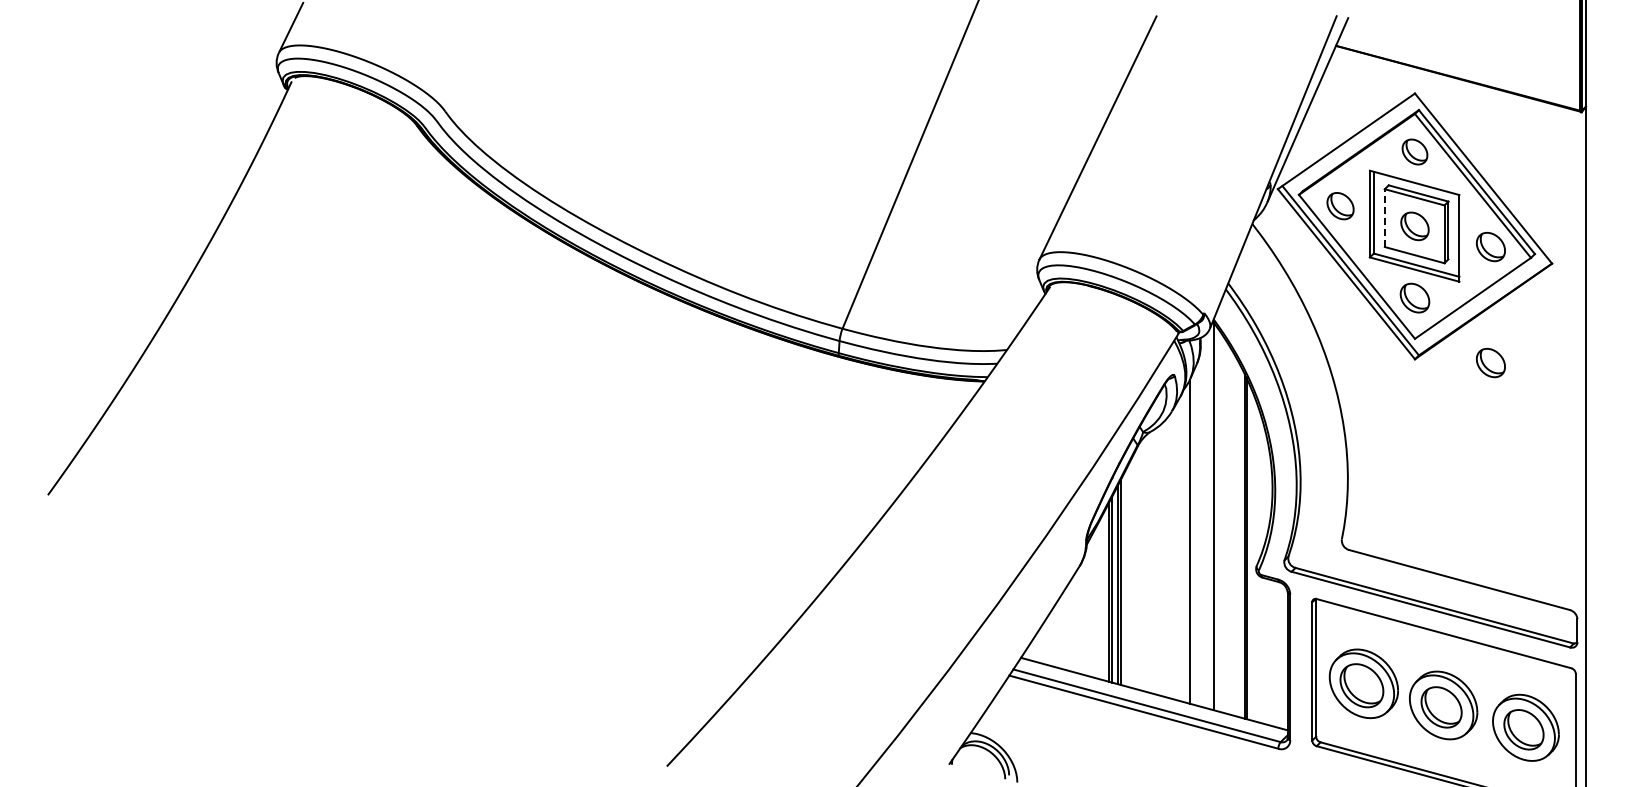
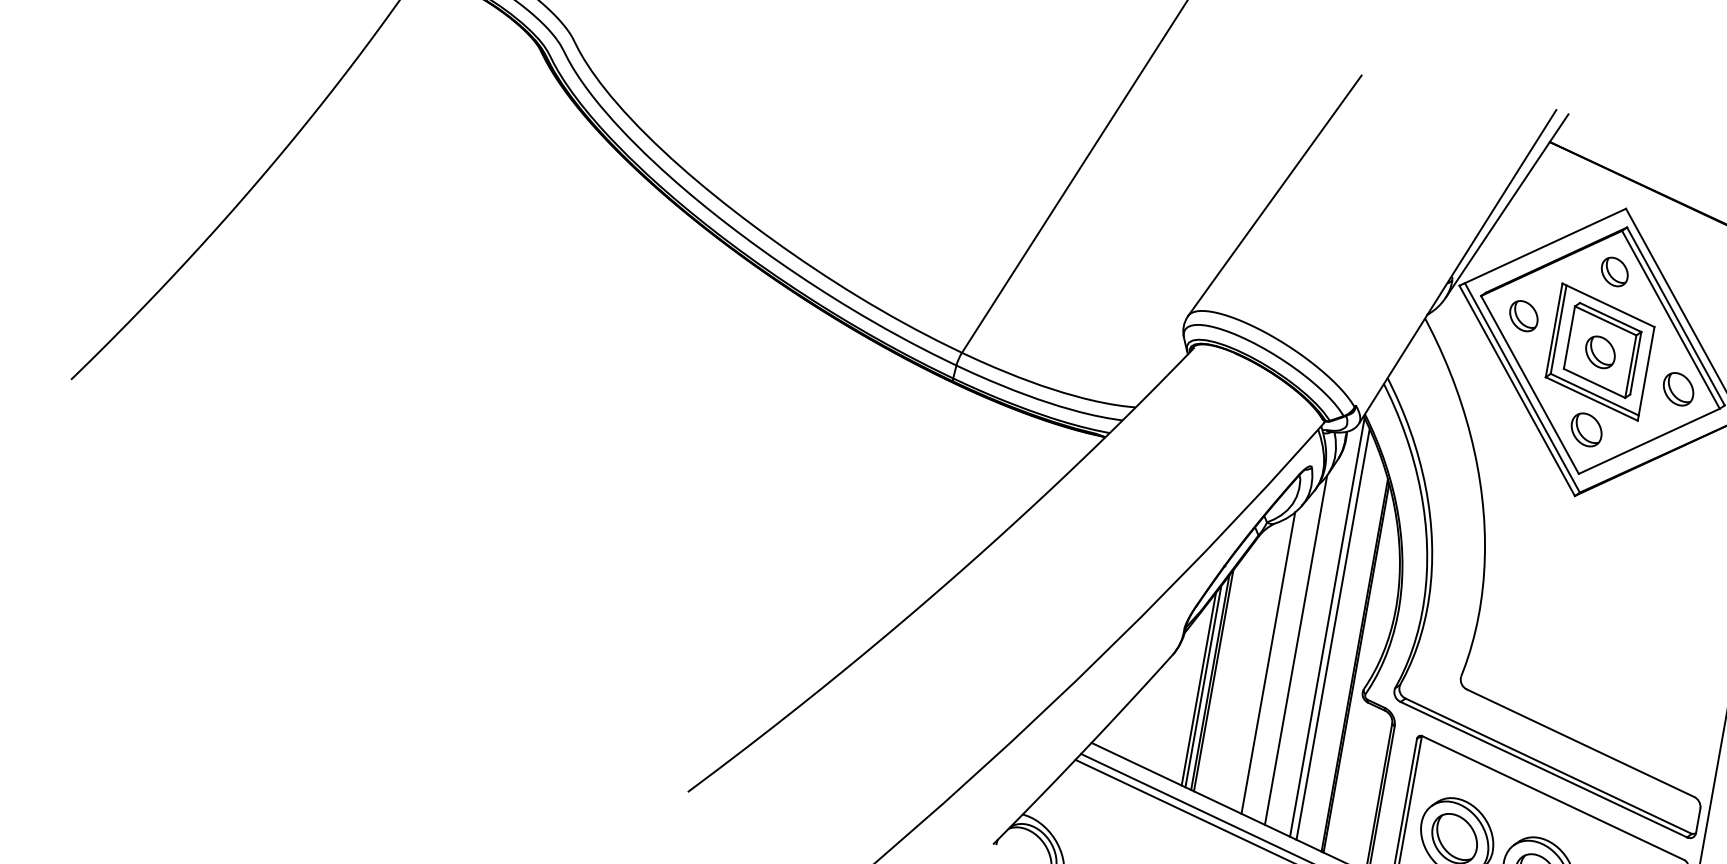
line: (1384, 218) -> (1569, 337), dashed -> solid
part: (1490, 363) -> (1655, 515), removed
line: (1220, 521) -> (1333, 633), added
line: (1166, 557) -> (1268, 662), added

